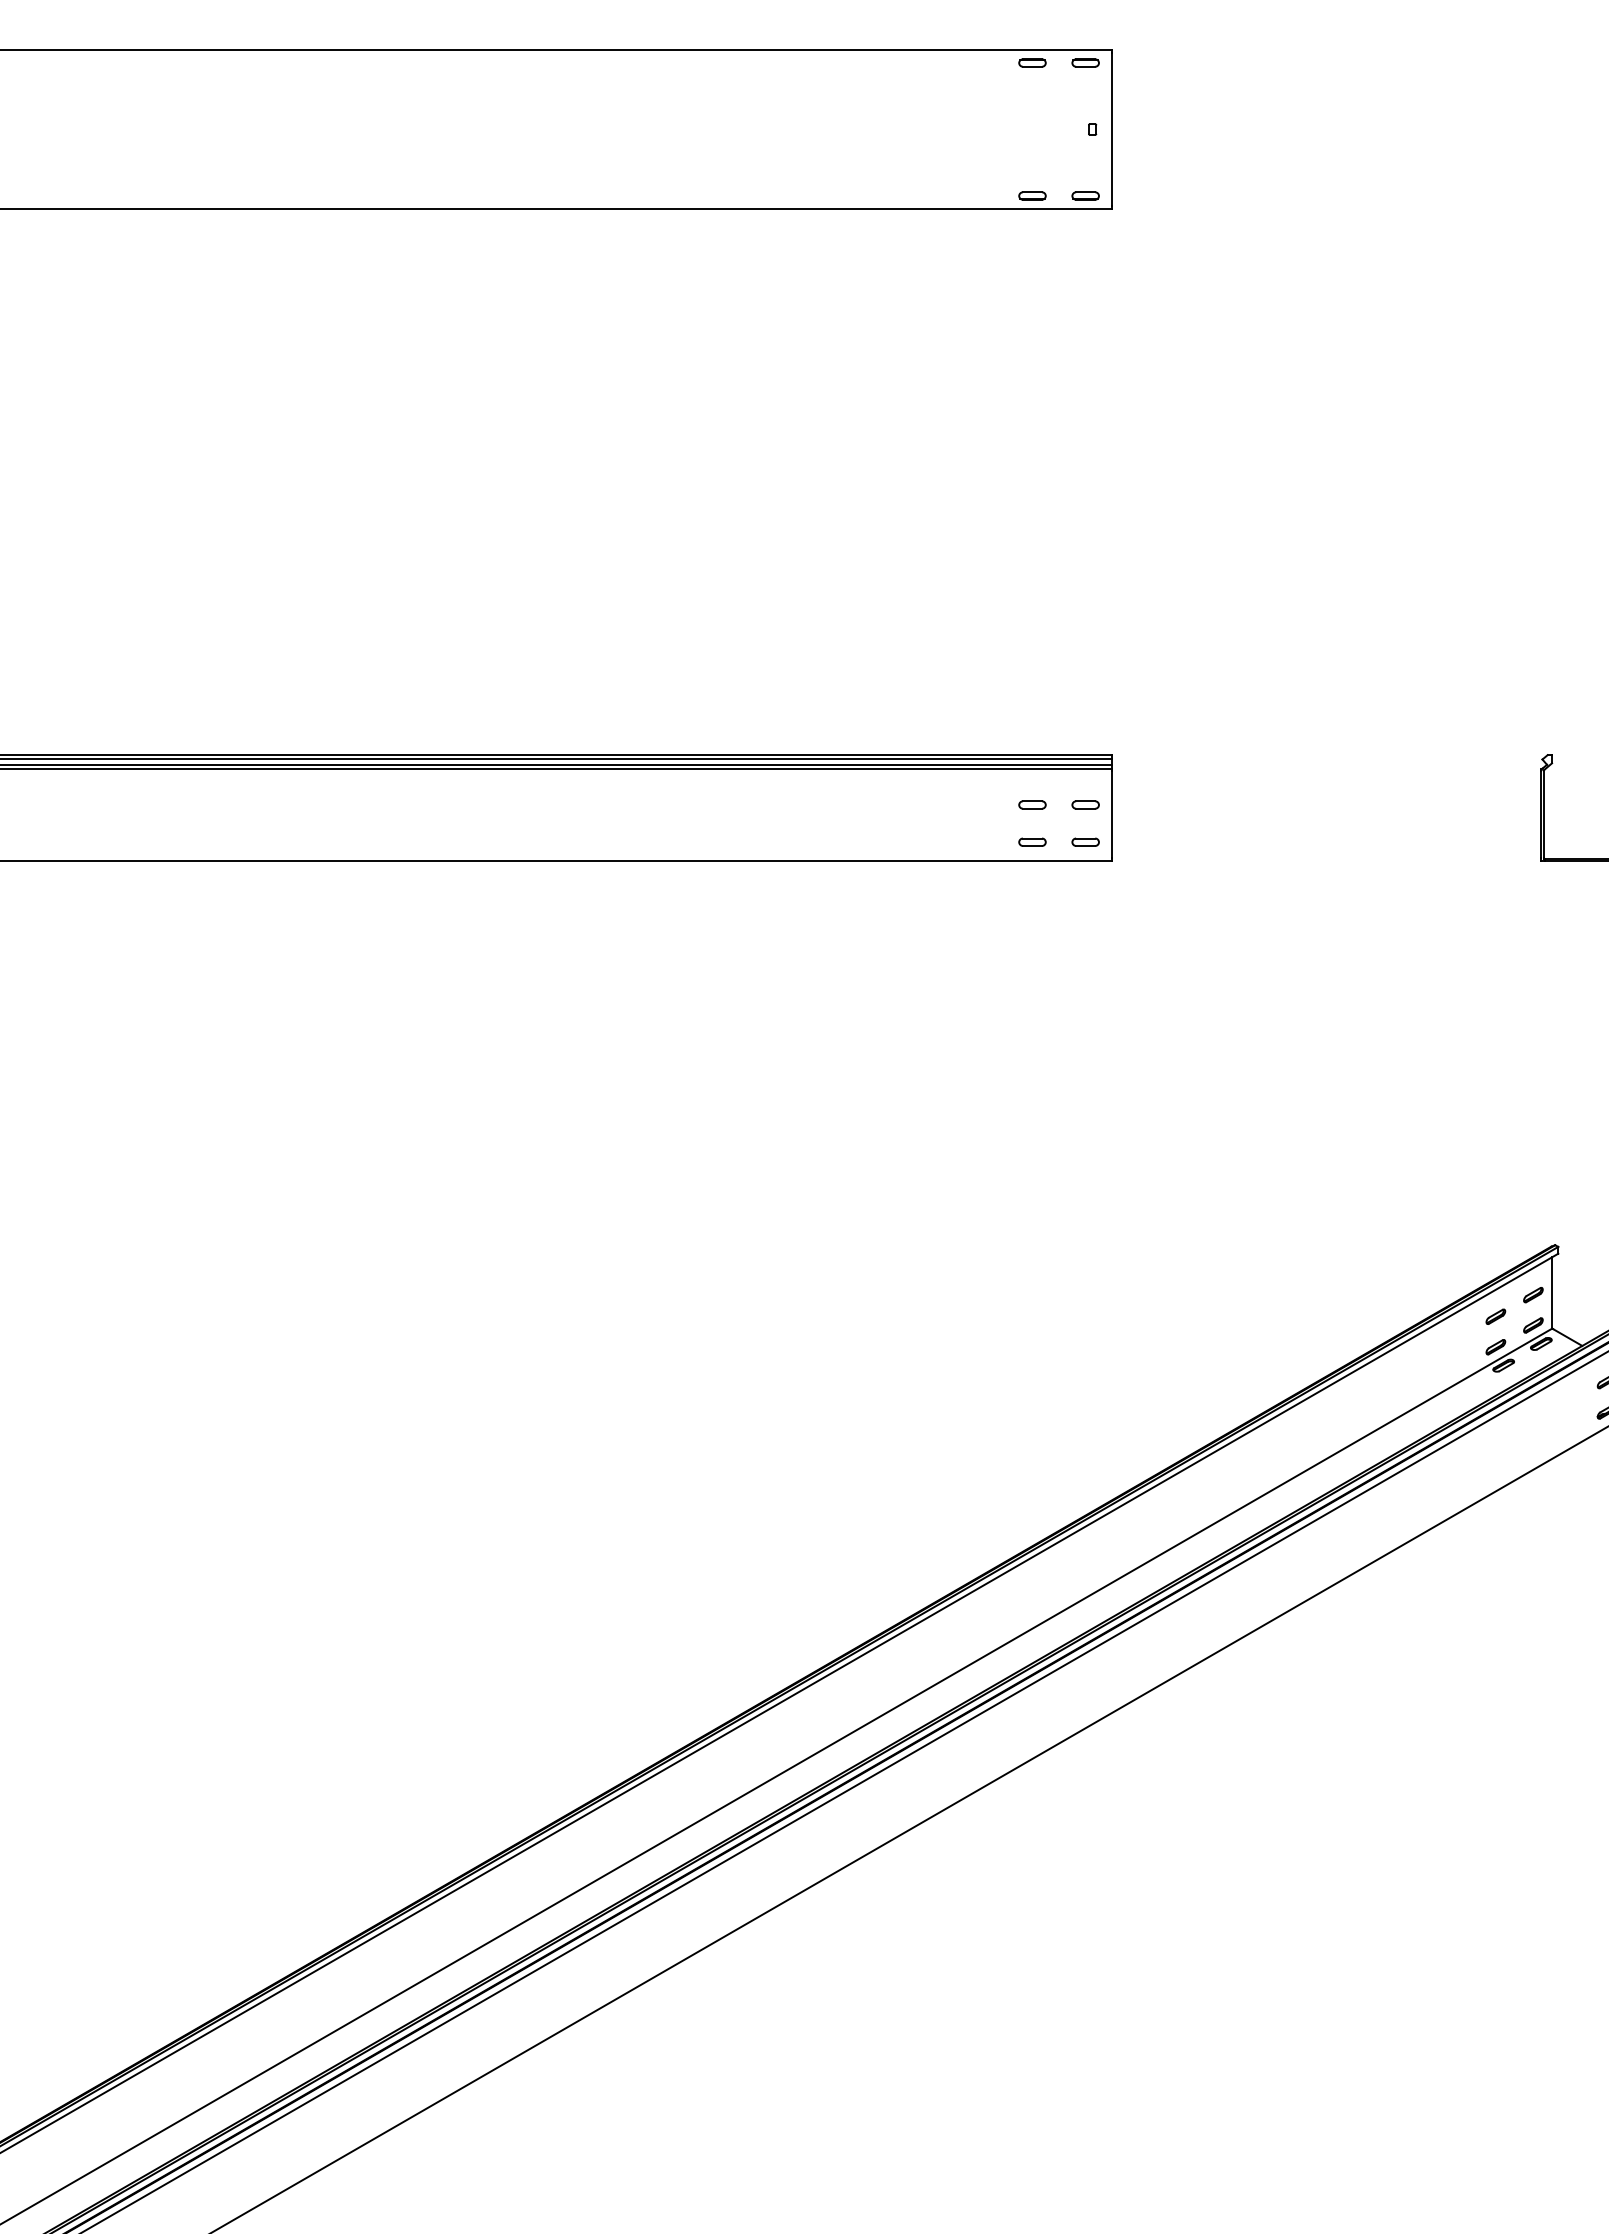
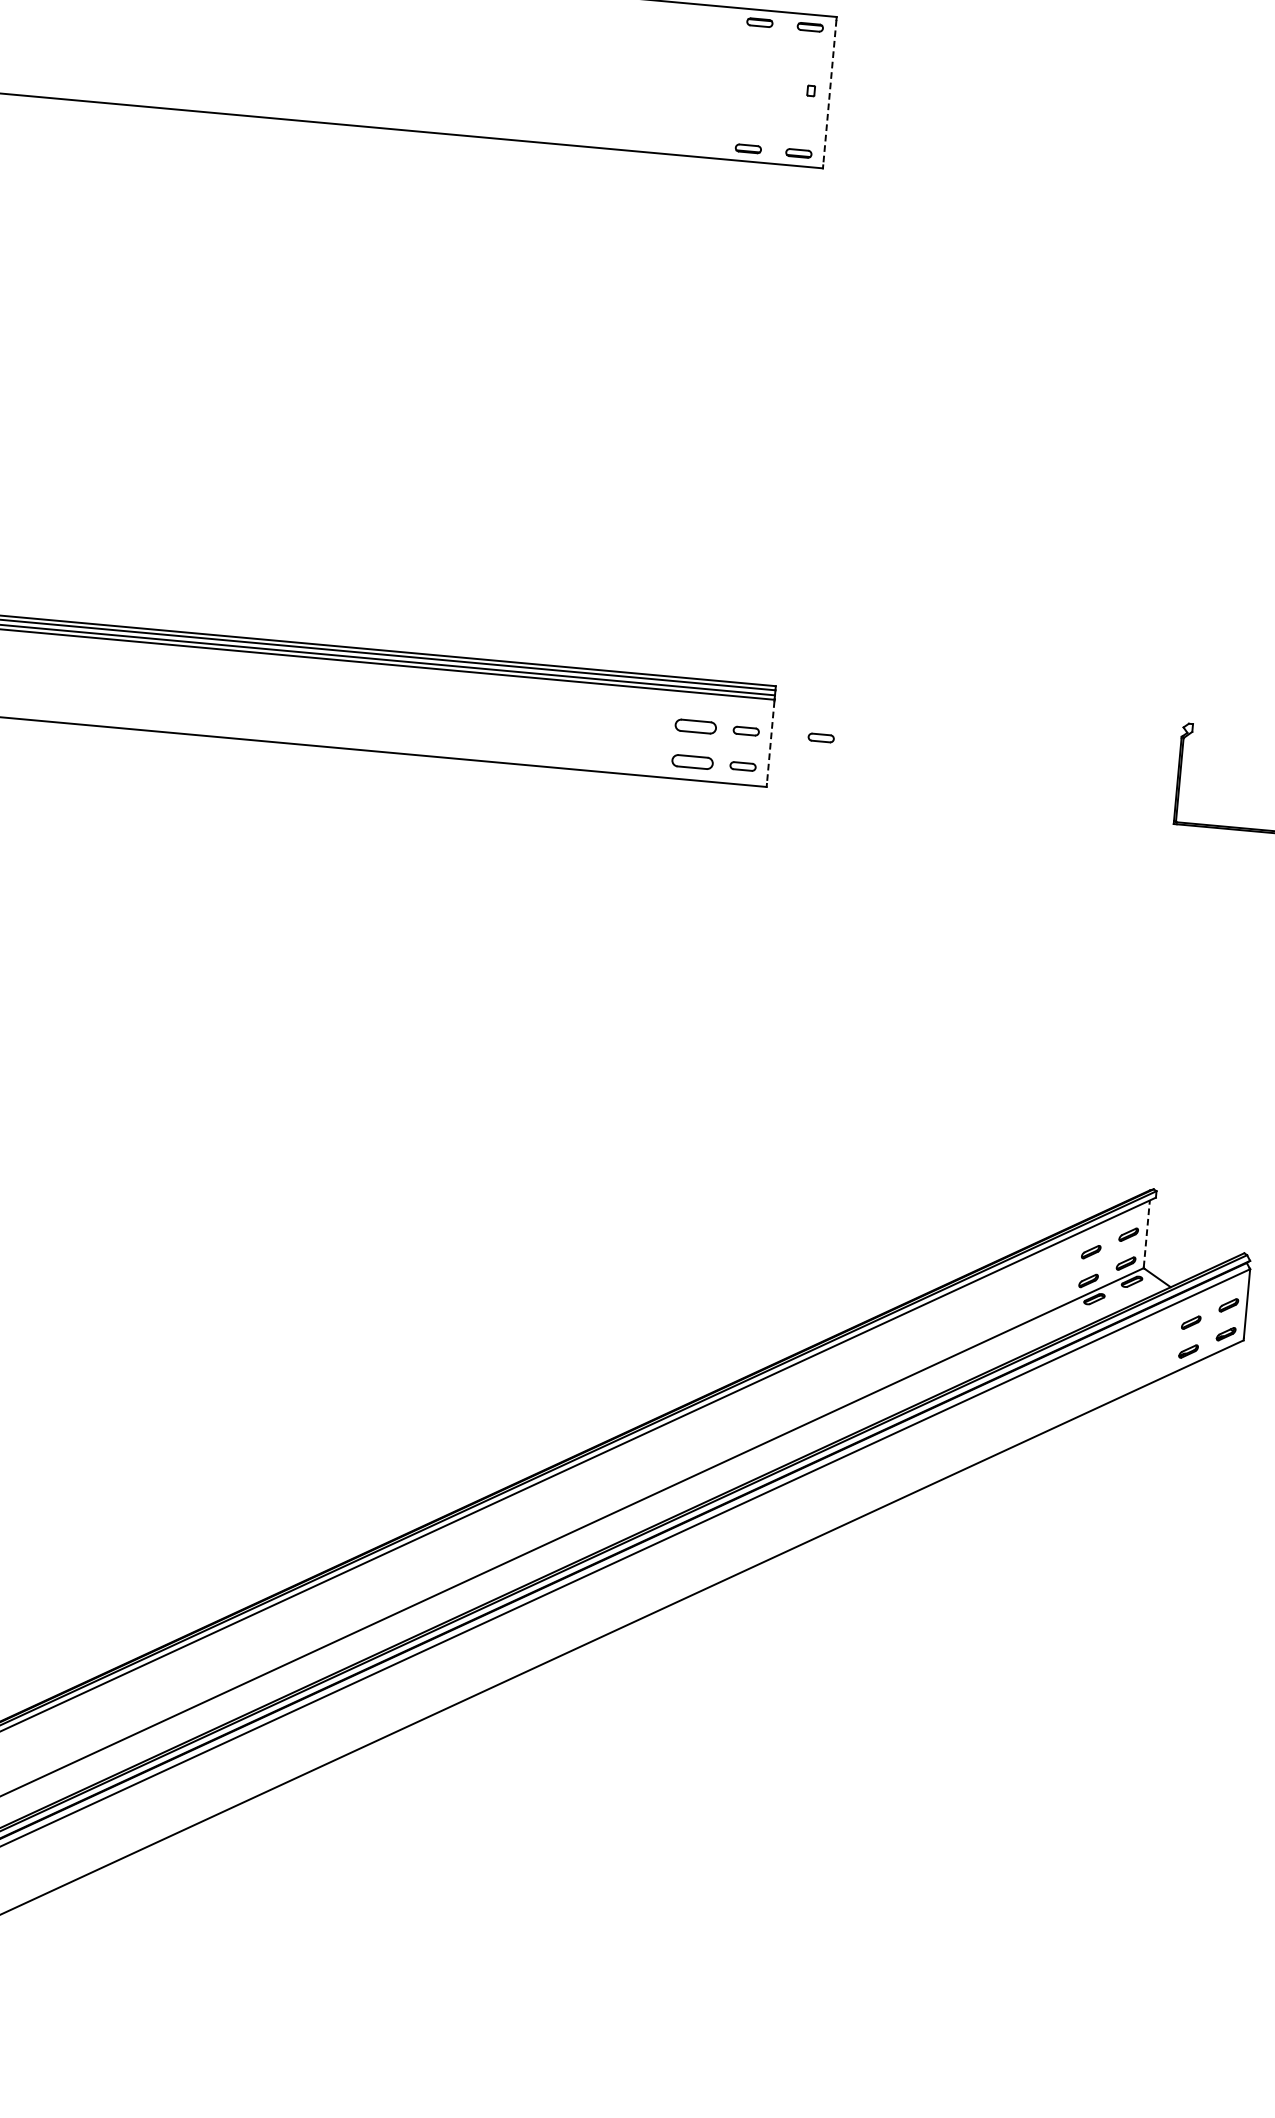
line: (1112, 129) -> (830, 92), solid -> dashed
part: (1032, 804) -> (695, 726), size x1.6
part: (1164, 804) -> (821, 737), added
line: (1112, 814) -> (770, 742), solid -> dashed
part: (1032, 841) -> (692, 761), size x1.6
line: (1552, 1291) -> (1147, 1233), solid -> dashed

